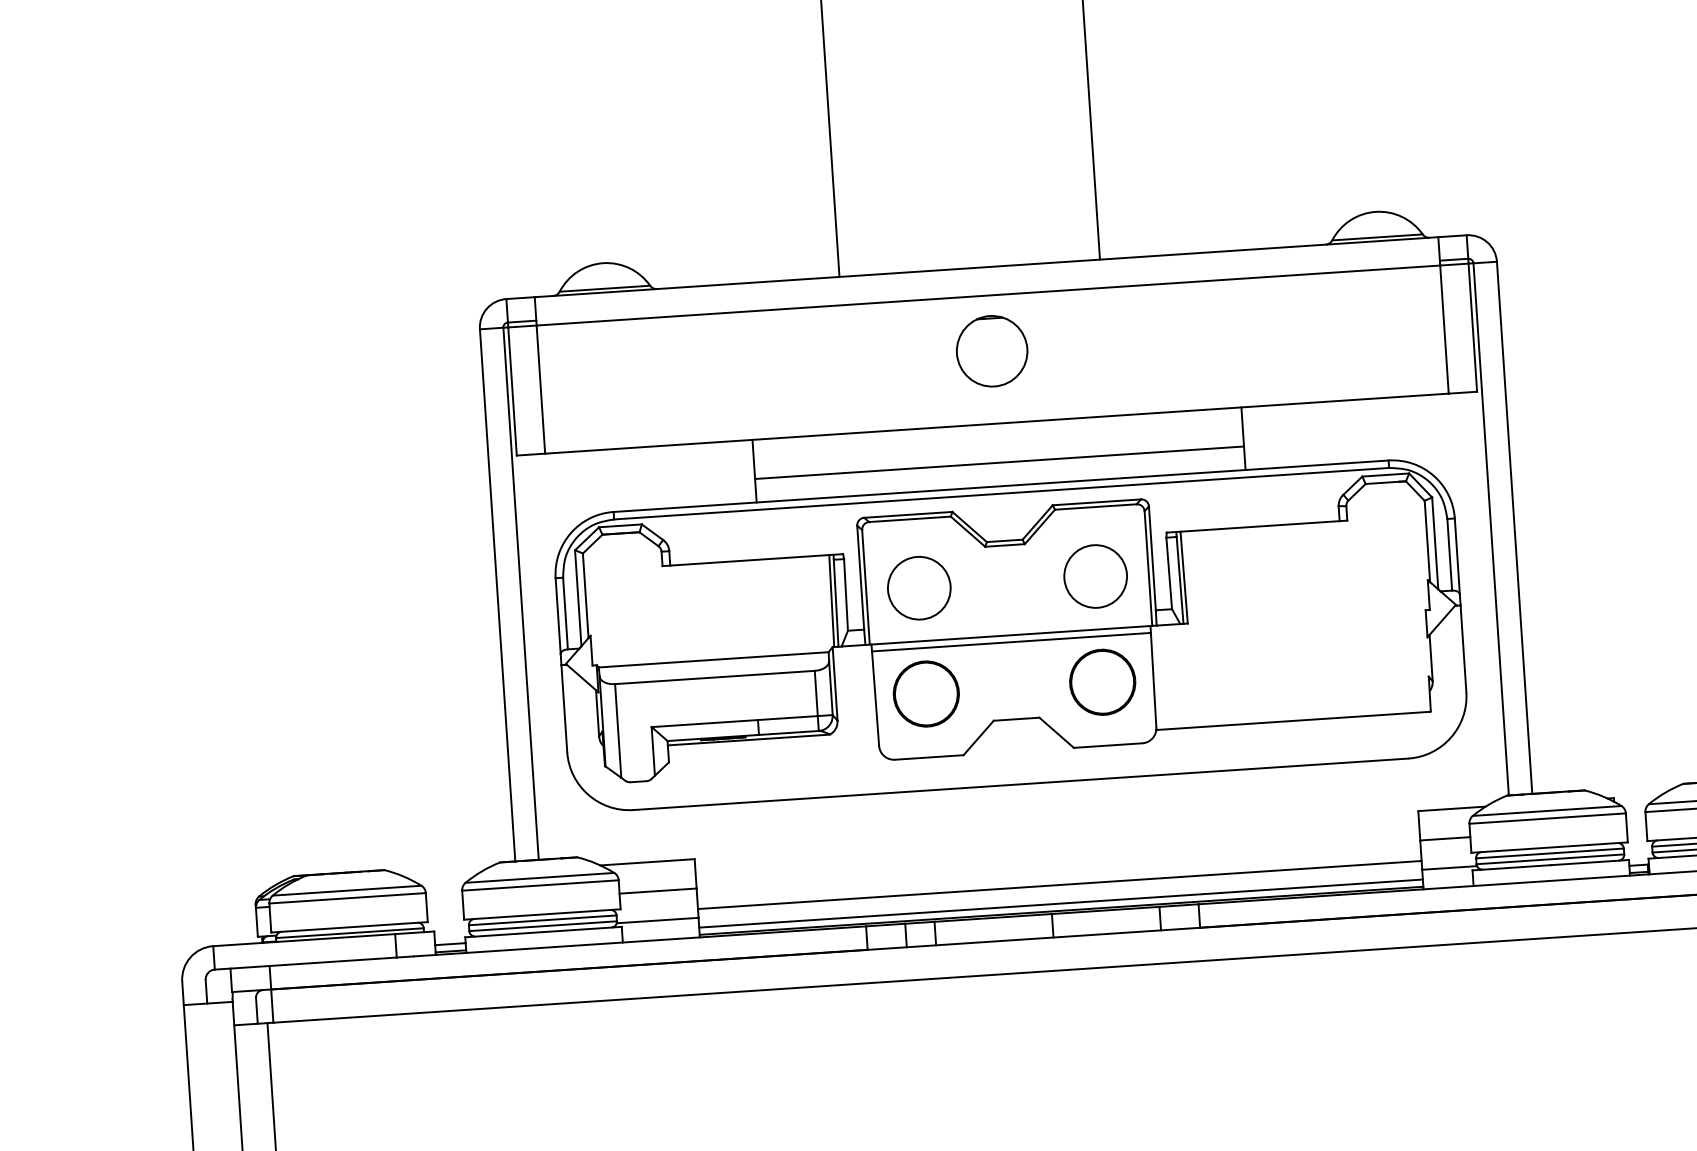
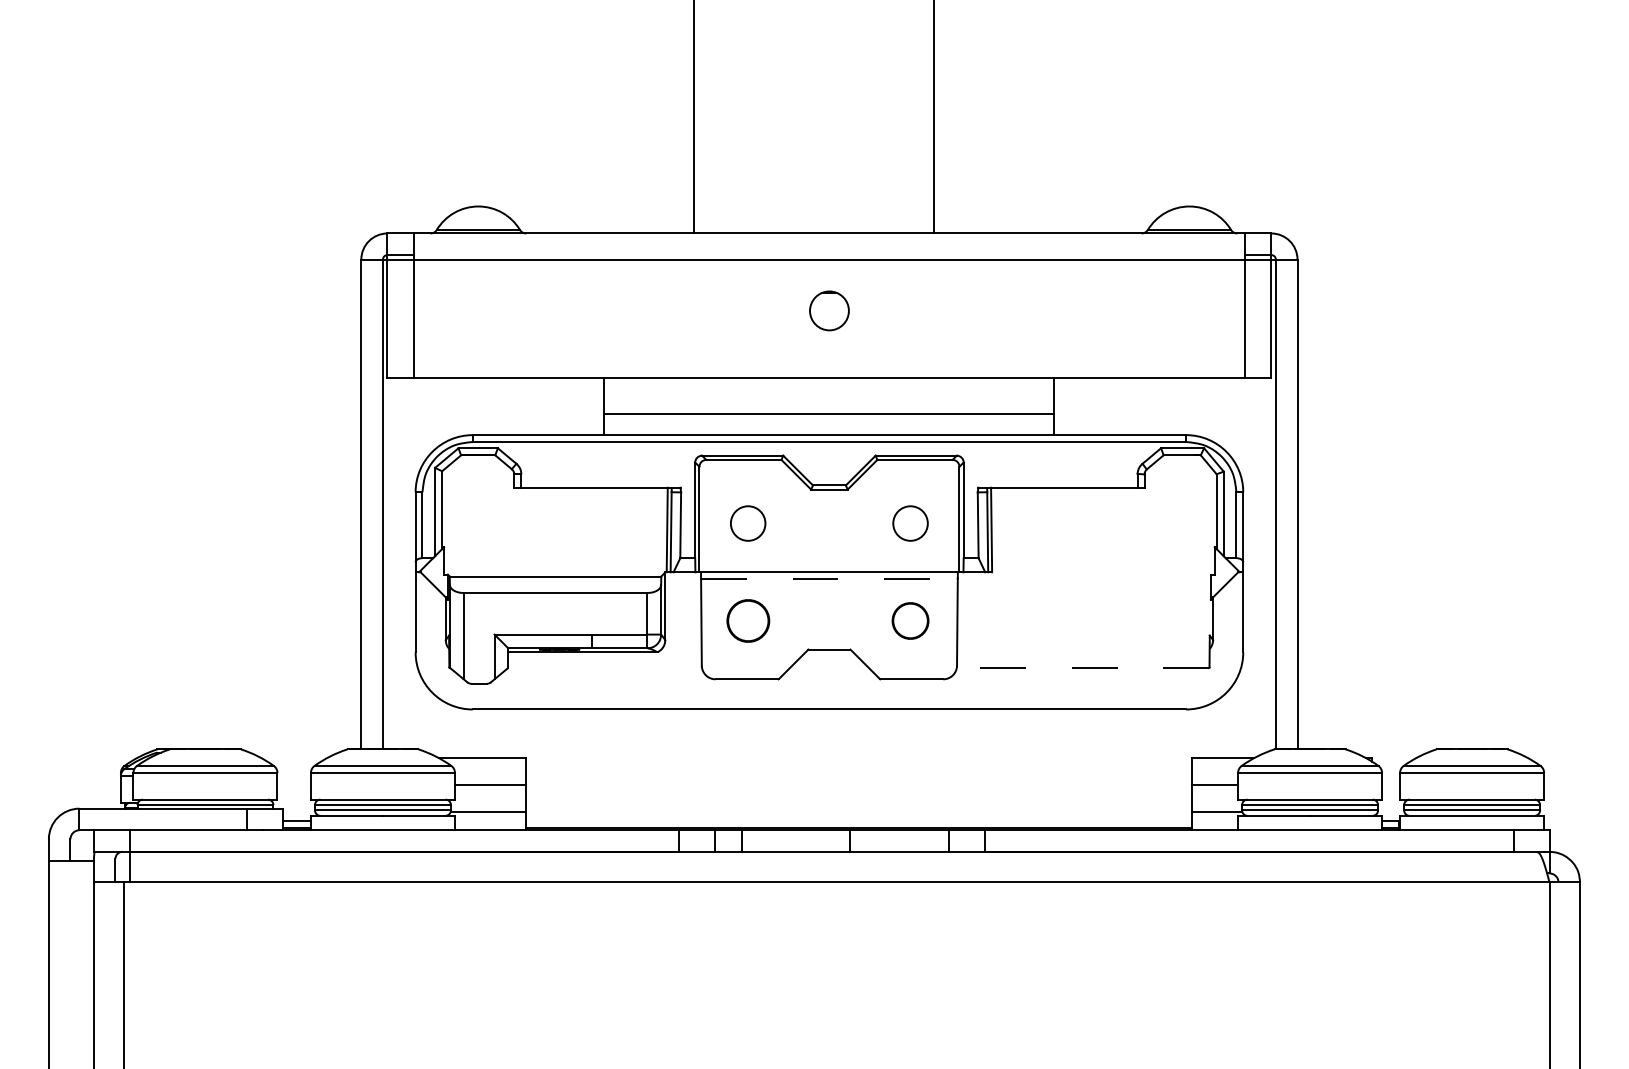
part: (992, 350) -> (829, 310), size x0.6
circle: (1095, 576) -> (910, 523), size x0.6
circle: (918, 588) -> (747, 523), size x0.6
line: (1011, 642) -> (829, 578), solid -> dashed
part: (1102, 681) -> (910, 620), size x0.6
part: (926, 693) -> (748, 620), size x0.7
line: (1292, 720) -> (1082, 667), solid -> dashed
line: (1059, 885) -> (858, 804), removed
line: (1060, 903) -> (858, 821), removed

